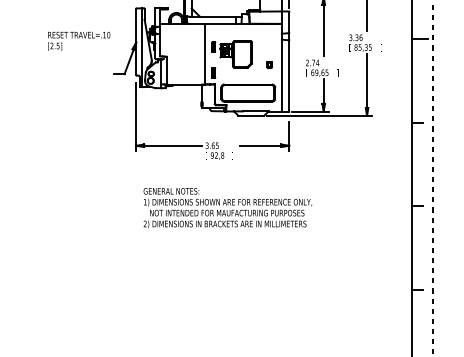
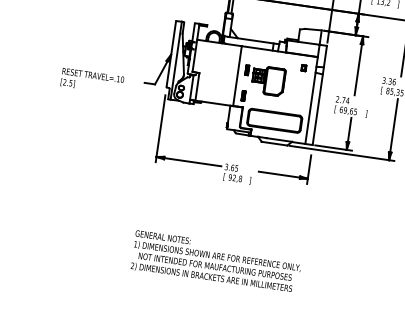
text: (79, 40) -> (92, 80), moved
part: (269, 64) -> (303, 67), moved
text: (227, 208) -> (216, 262), moved

